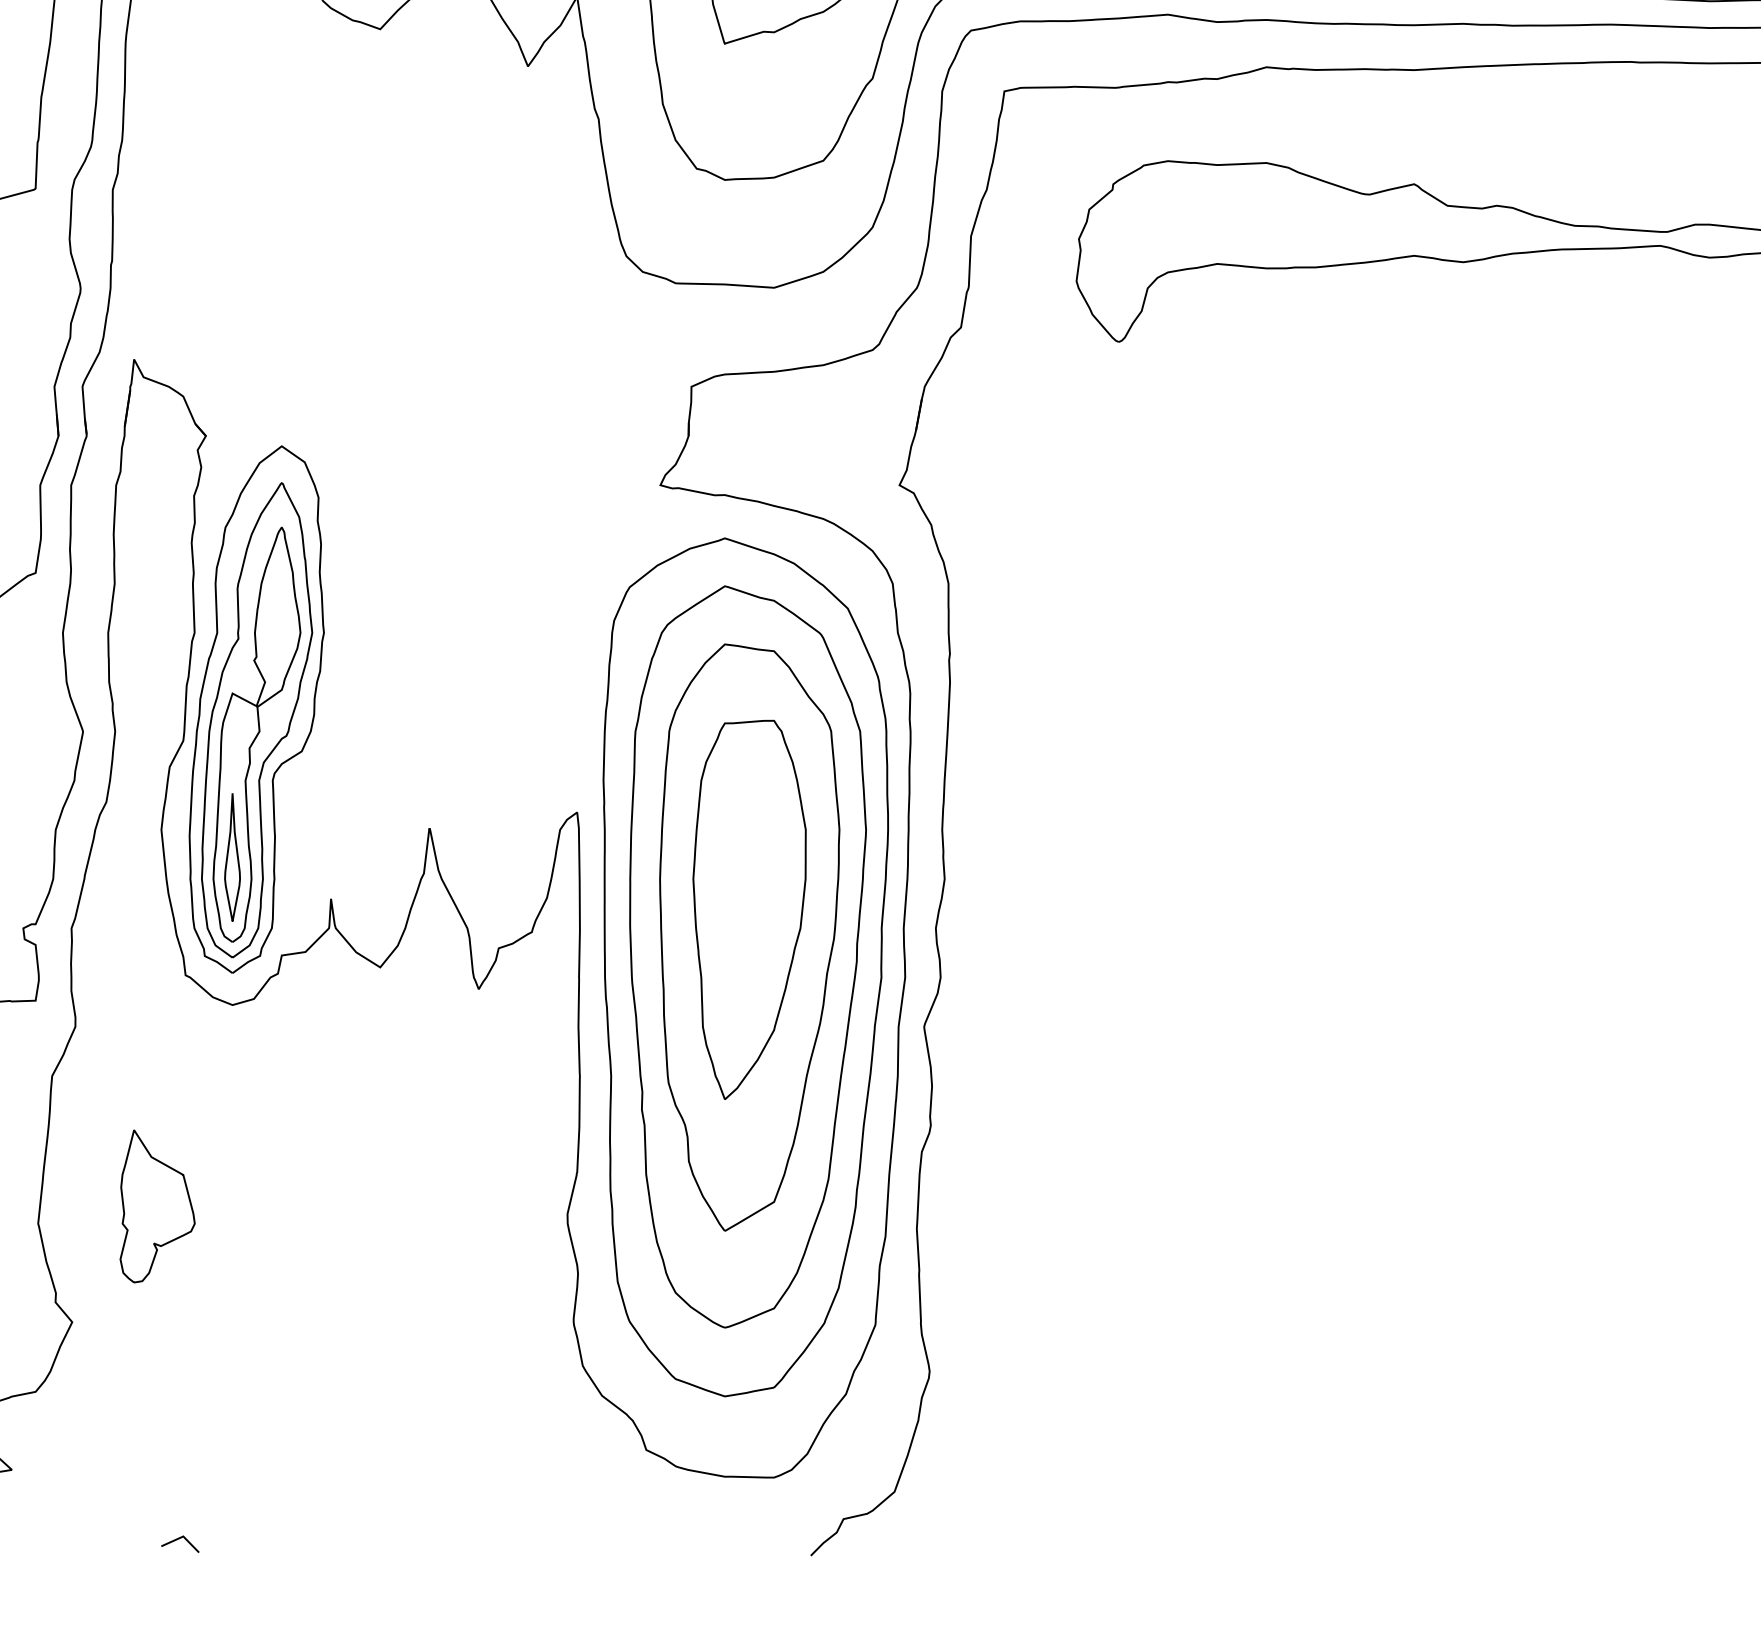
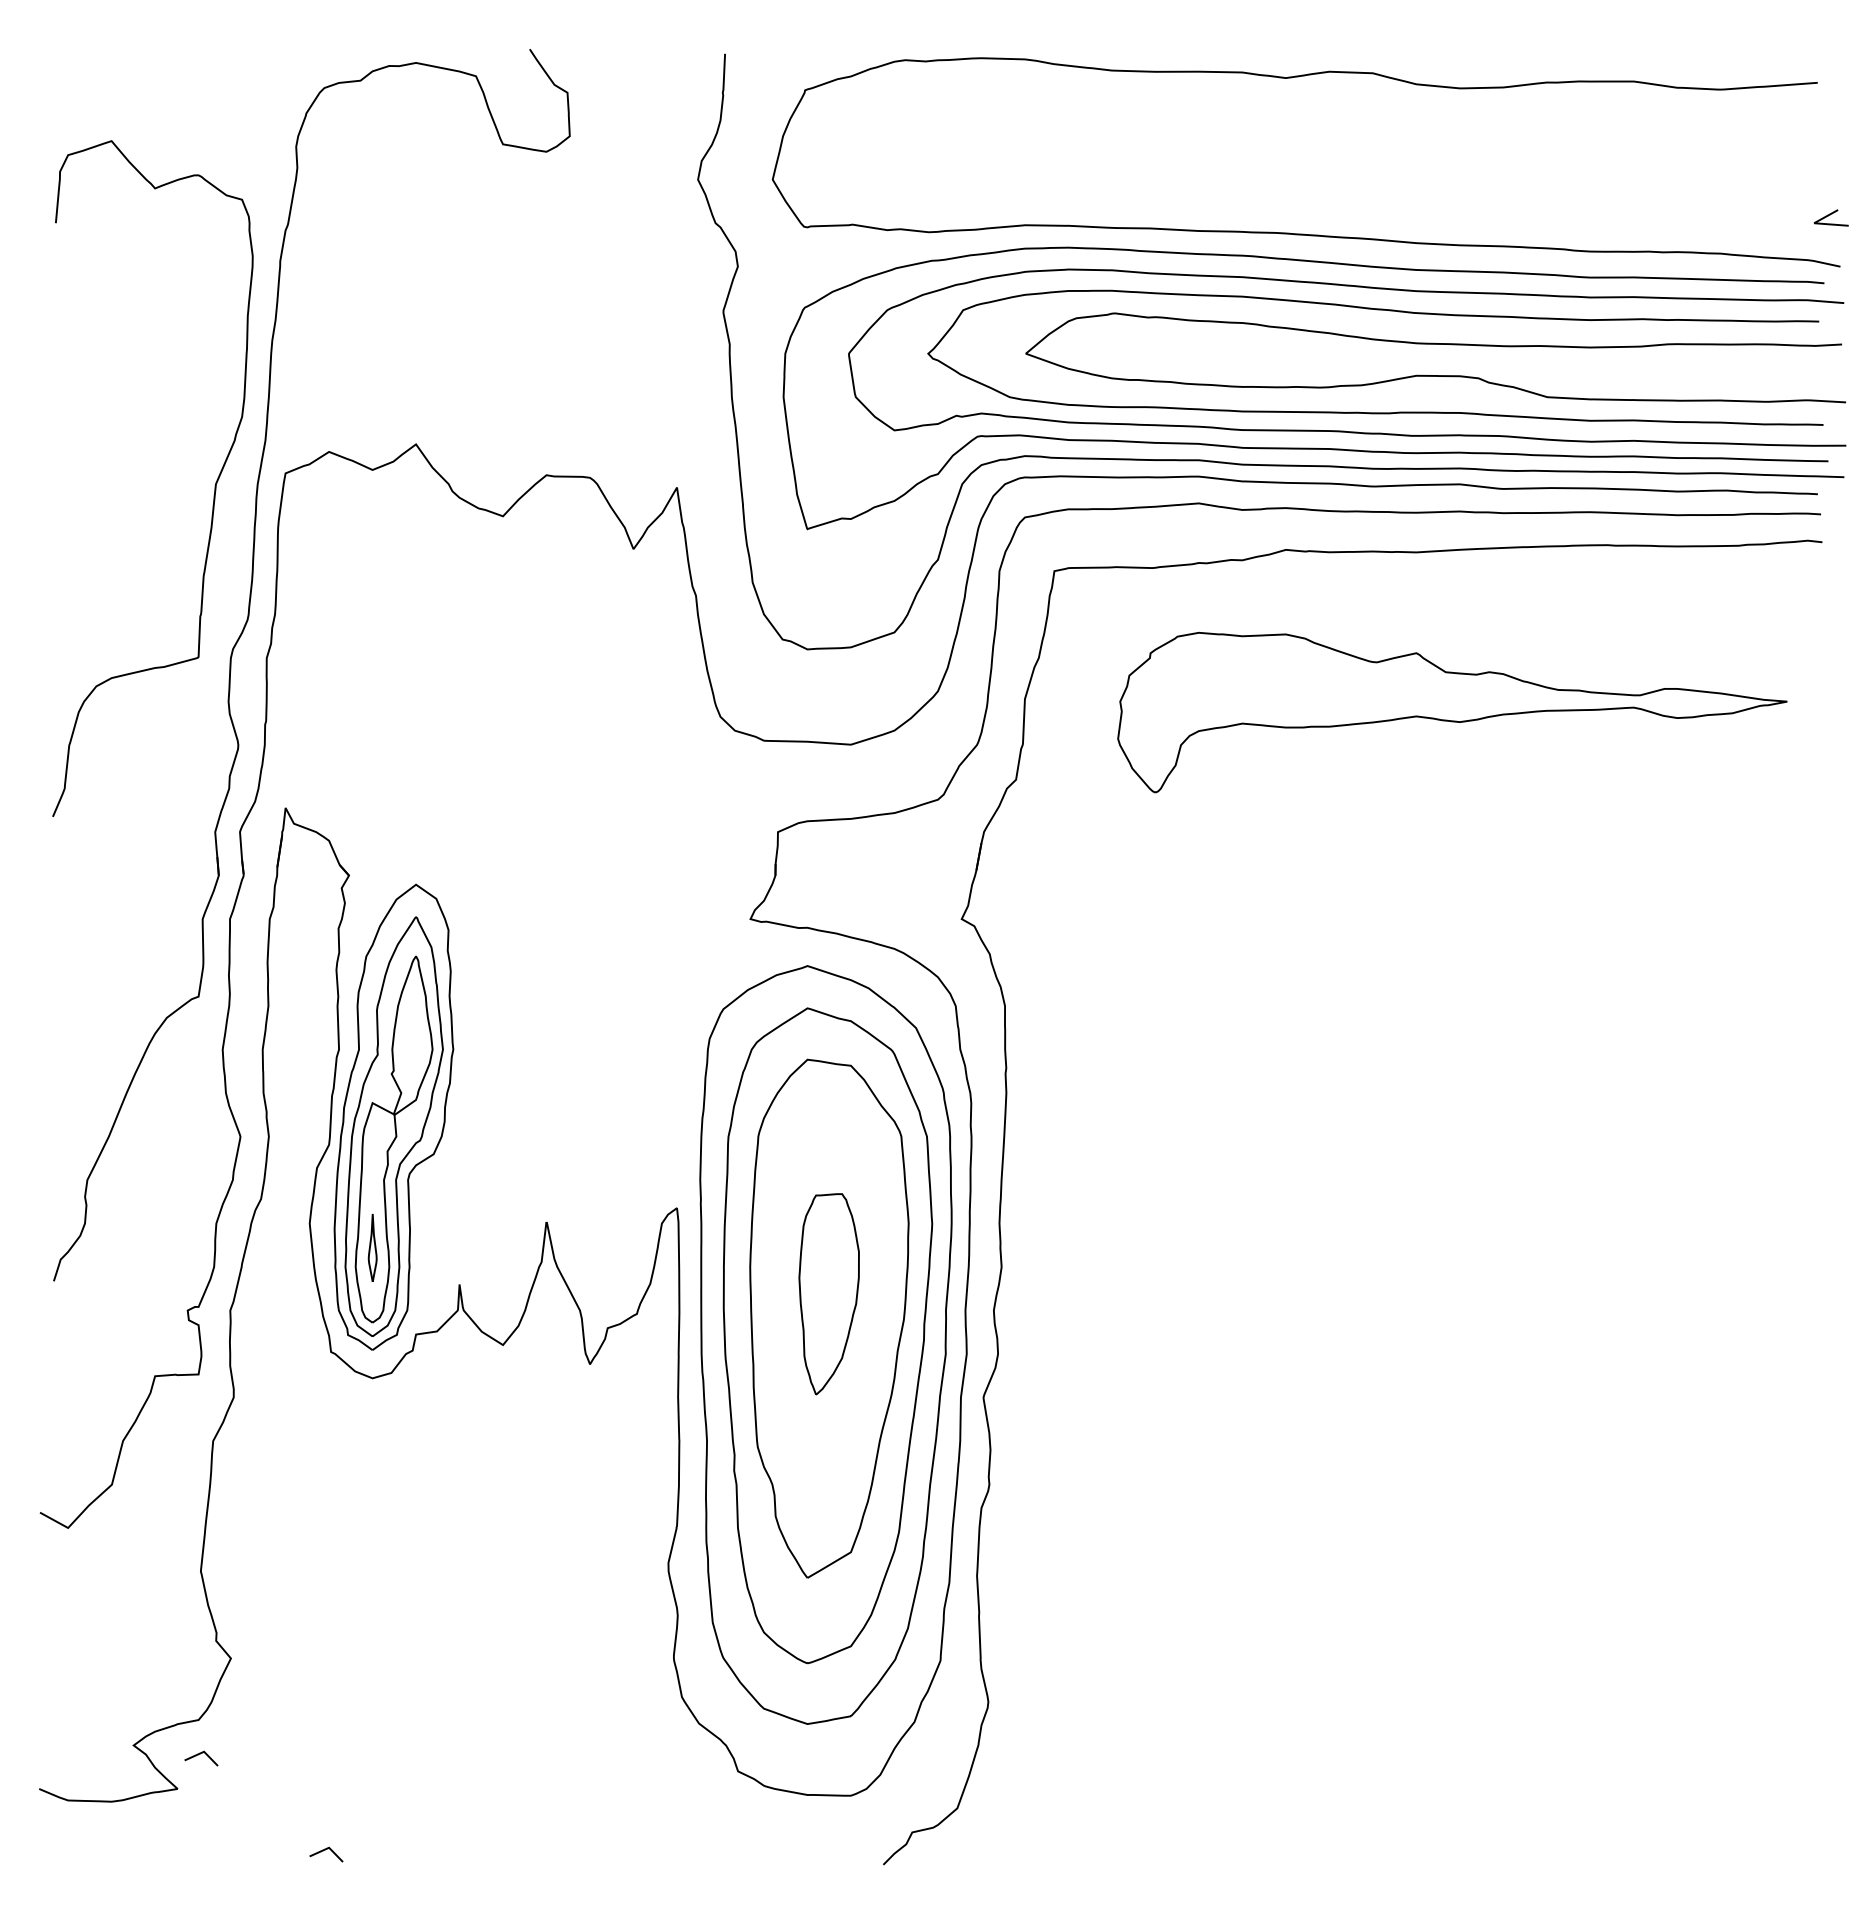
part: (232, 856) -> (372, 1247), size x0.6
part: (748, 910) -> (828, 1294), size x0.6
part: (157, 1206) -> (306, 1556), removed
line: (37, 1430) -> (200, 1754), added

